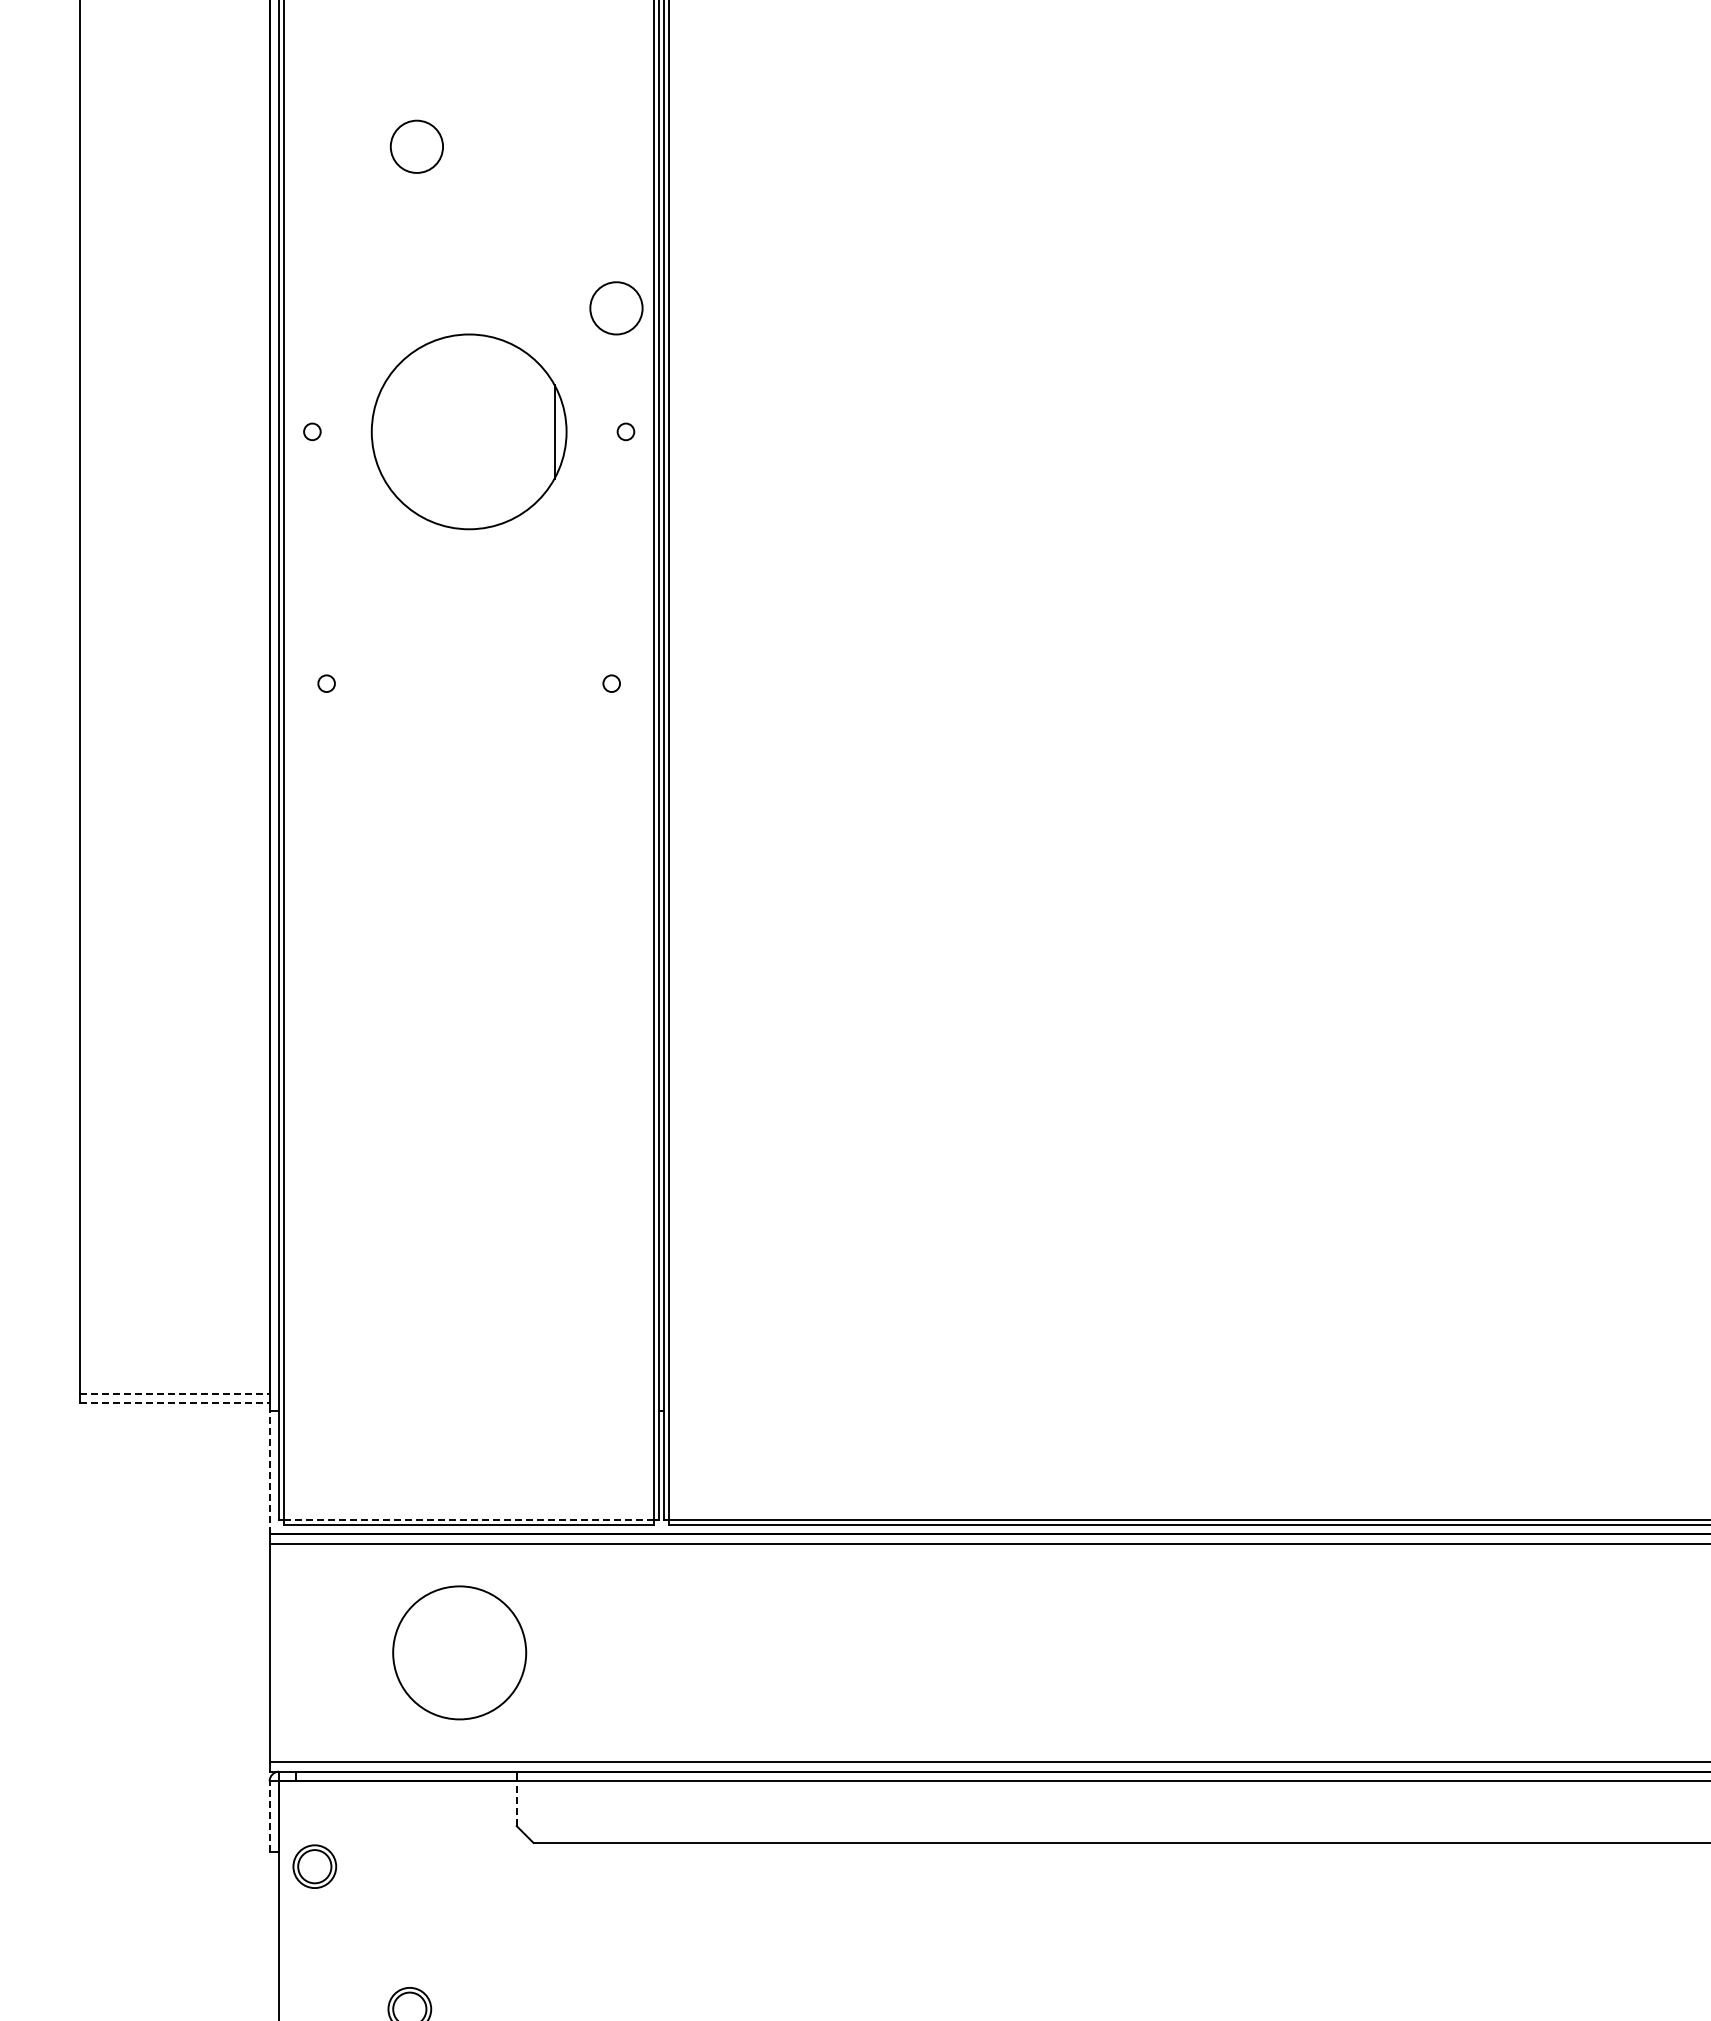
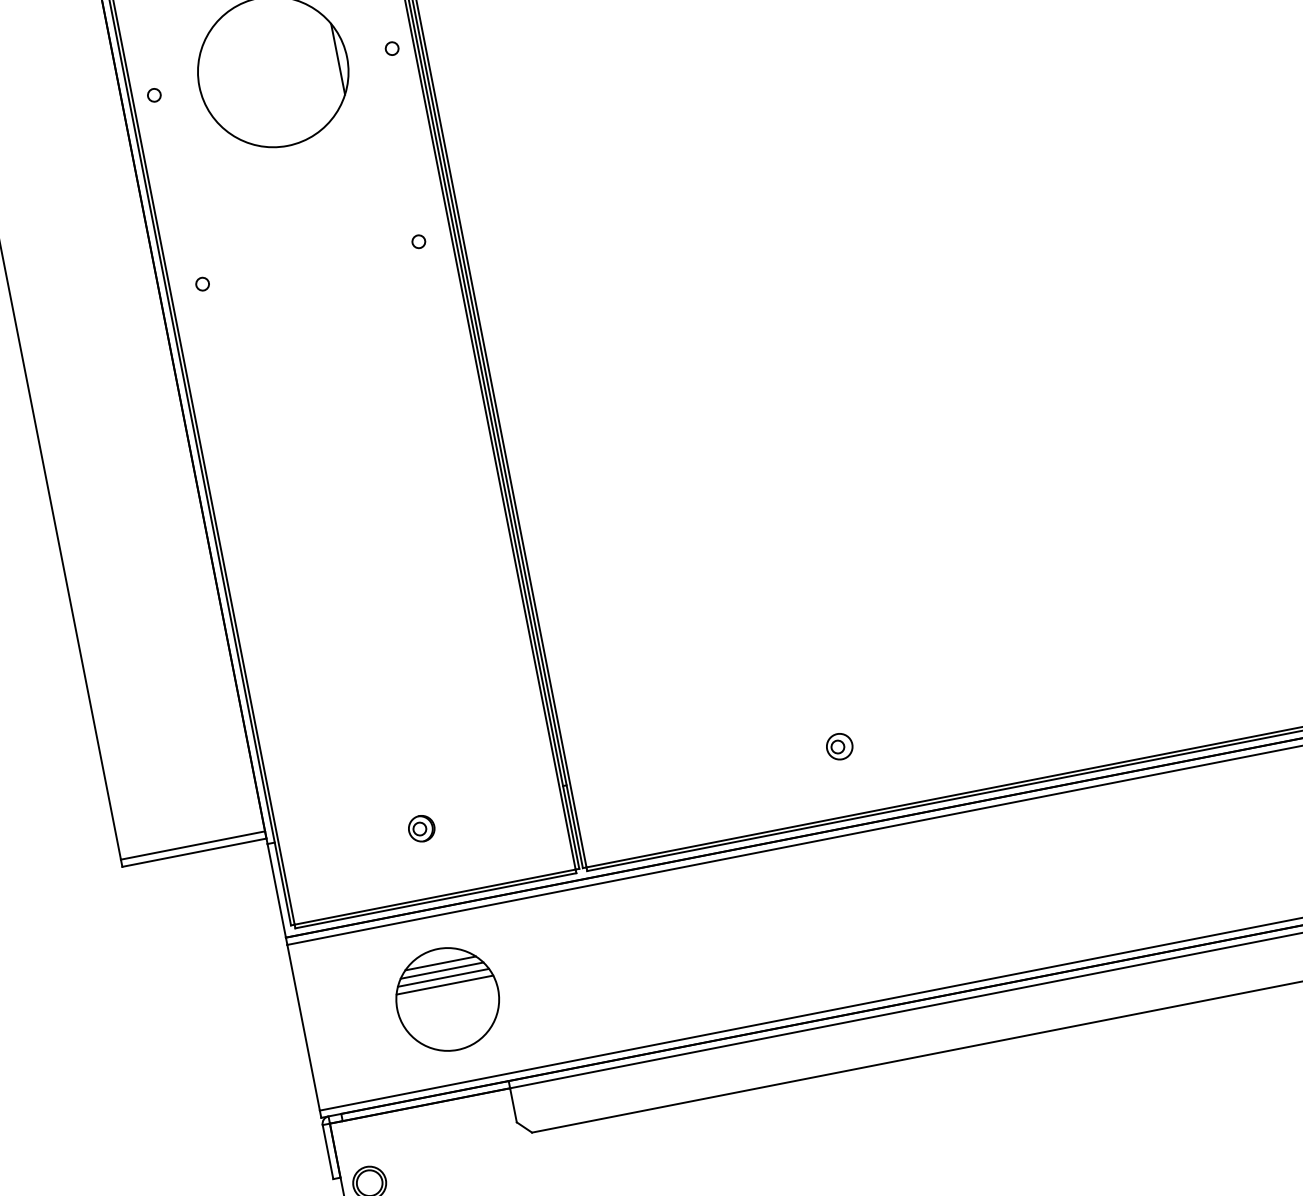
line: (174, 1393) -> (192, 845), dashed -> solid
line: (174, 1403) -> (194, 852), dashed -> solid
part: (468, 1429) -> (421, 828), added
part: (1019, 1429) -> (839, 746), added
line: (269, 1472) -> (276, 890), dashed -> solid
line: (469, 1519) -> (435, 896), dashed -> solid
line: (459, 1605) -> (440, 963), added
line: (459, 1614) -> (441, 970), added
line: (459, 1624) -> (443, 977), added
line: (459, 1633) -> (444, 984), added
line: (516, 1803) -> (513, 1105), dashed -> solid
line: (269, 1816) -> (327, 1151), dashed -> solid

